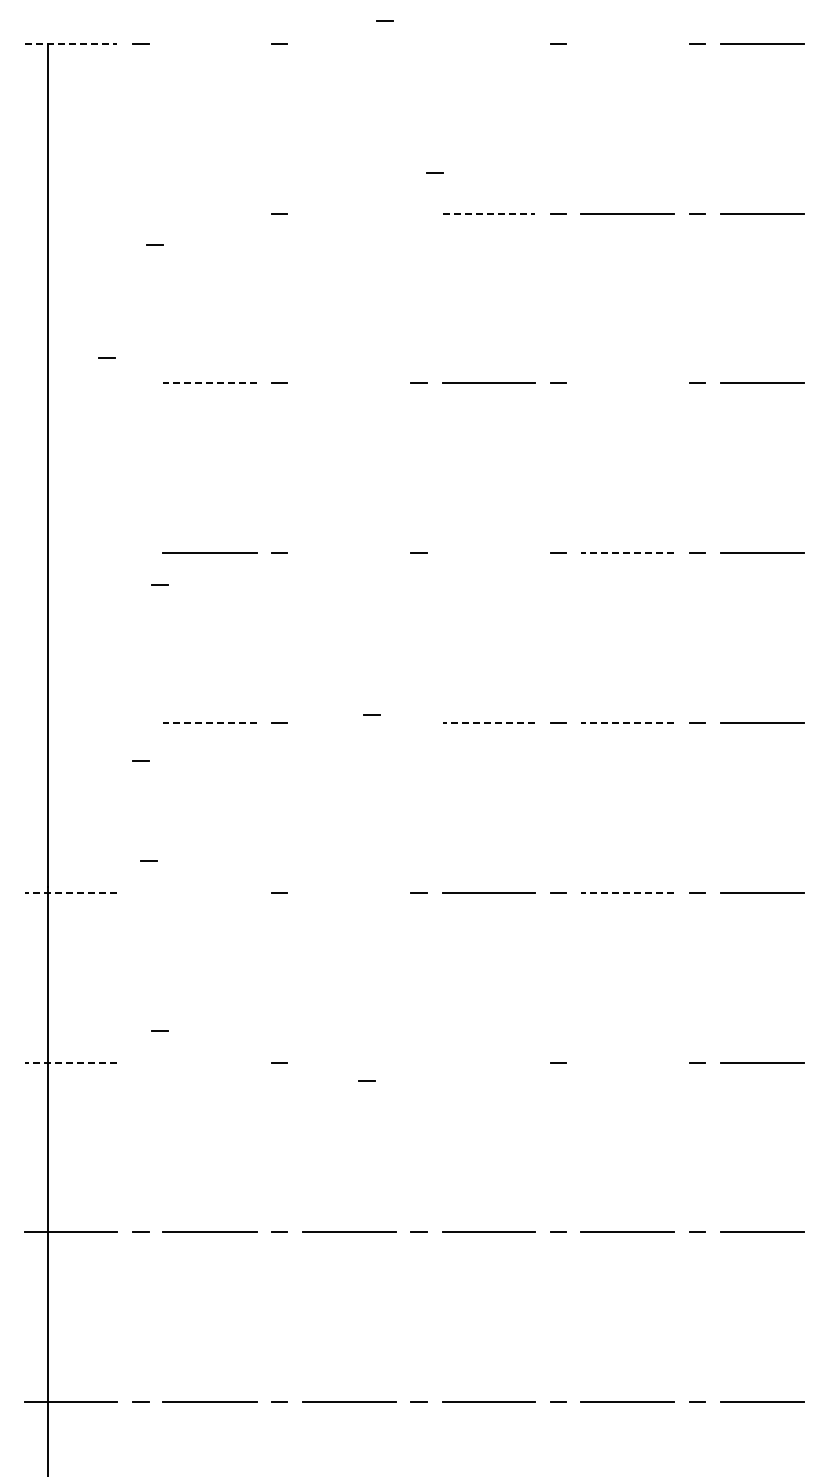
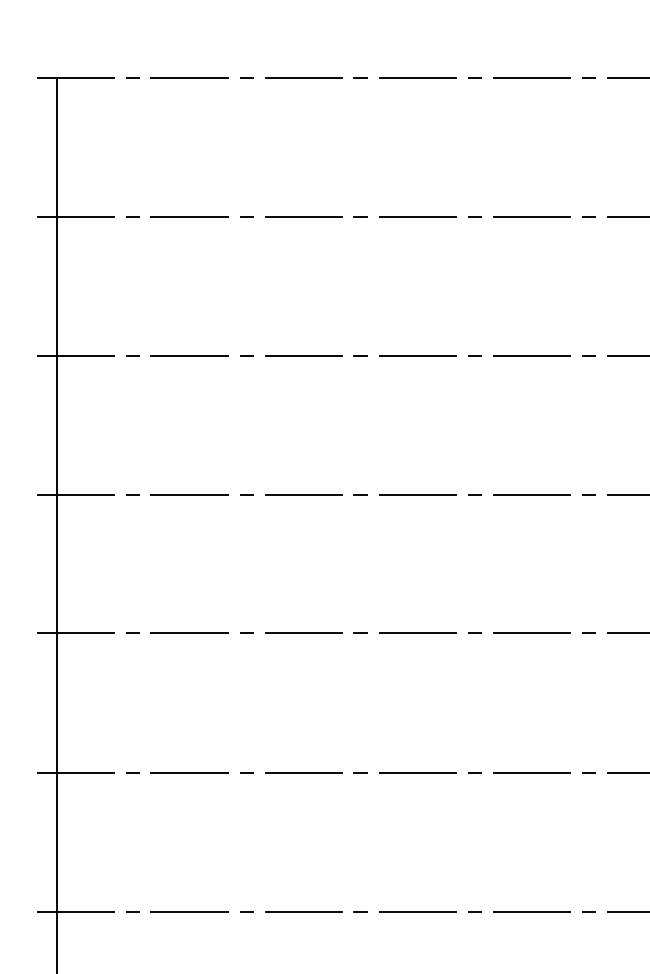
line: (384, 20) -> (360, 77), moved
line: (209, 43) -> (189, 77), added
line: (349, 43) -> (303, 77), added
line: (71, 44) -> (76, 78), dashed -> solid
line: (488, 44) -> (417, 78), added
line: (627, 44) -> (531, 78), added
line: (434, 172) -> (360, 216), moved
line: (70, 214) -> (75, 217), added
line: (209, 214) -> (189, 217), added
line: (349, 214) -> (303, 217), added
line: (489, 214) -> (418, 217), dashed -> solid
line: (154, 244) -> (132, 216), moved
line: (106, 357) -> (132, 354), moved
line: (70, 383) -> (75, 355), added
line: (210, 383) -> (190, 355), dashed -> solid
line: (349, 383) -> (303, 355), added
line: (627, 383) -> (531, 355), added
line: (70, 553) -> (75, 494), added
line: (349, 553) -> (303, 494), added
line: (488, 553) -> (417, 494), added
line: (627, 553) -> (531, 494), dashed -> solid
line: (159, 584) -> (132, 494), moved
line: (371, 714) -> (360, 633), moved
line: (70, 722) -> (75, 633), added
line: (210, 722) -> (190, 633), dashed -> solid
line: (349, 722) -> (303, 633), added
line: (488, 722) -> (417, 633), dashed -> solid
line: (627, 722) -> (531, 633), dashed -> solid
line: (140, 760) -> (132, 633), moved
line: (148, 860) -> (132, 772), moved
line: (70, 892) -> (75, 772), dashed -> solid
line: (209, 892) -> (189, 772), added
line: (349, 892) -> (303, 772), added
line: (627, 892) -> (531, 772), dashed -> solid
line: (159, 1030) -> (132, 911), moved
line: (70, 1062) -> (75, 911), dashed -> solid
line: (209, 1062) -> (189, 911), added
line: (349, 1062) -> (303, 911), added
line: (488, 1062) -> (417, 911), added
line: (627, 1062) -> (531, 911), added
line: (366, 1080) -> (360, 911), moved

